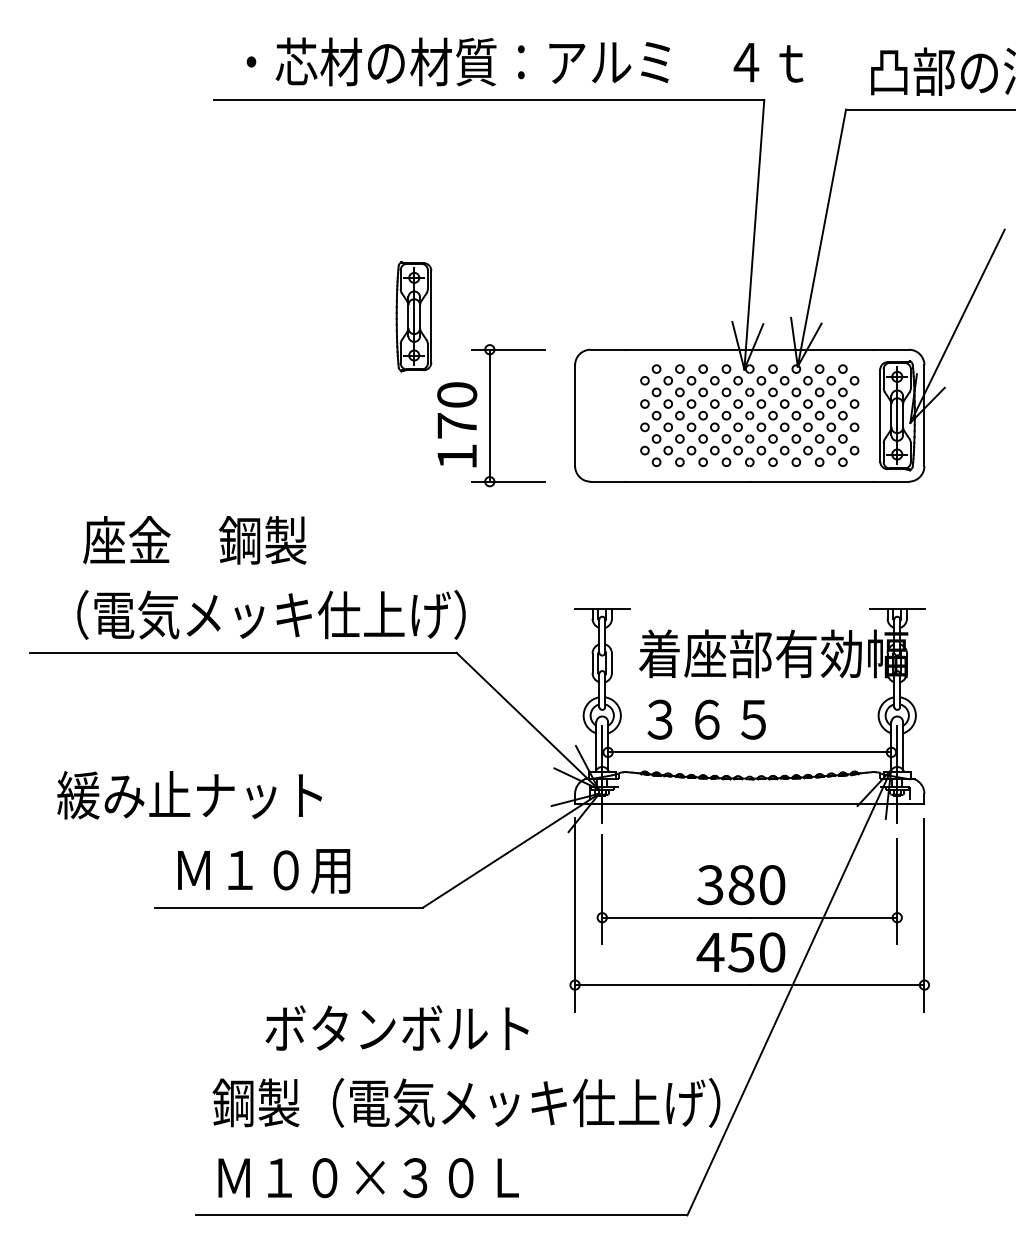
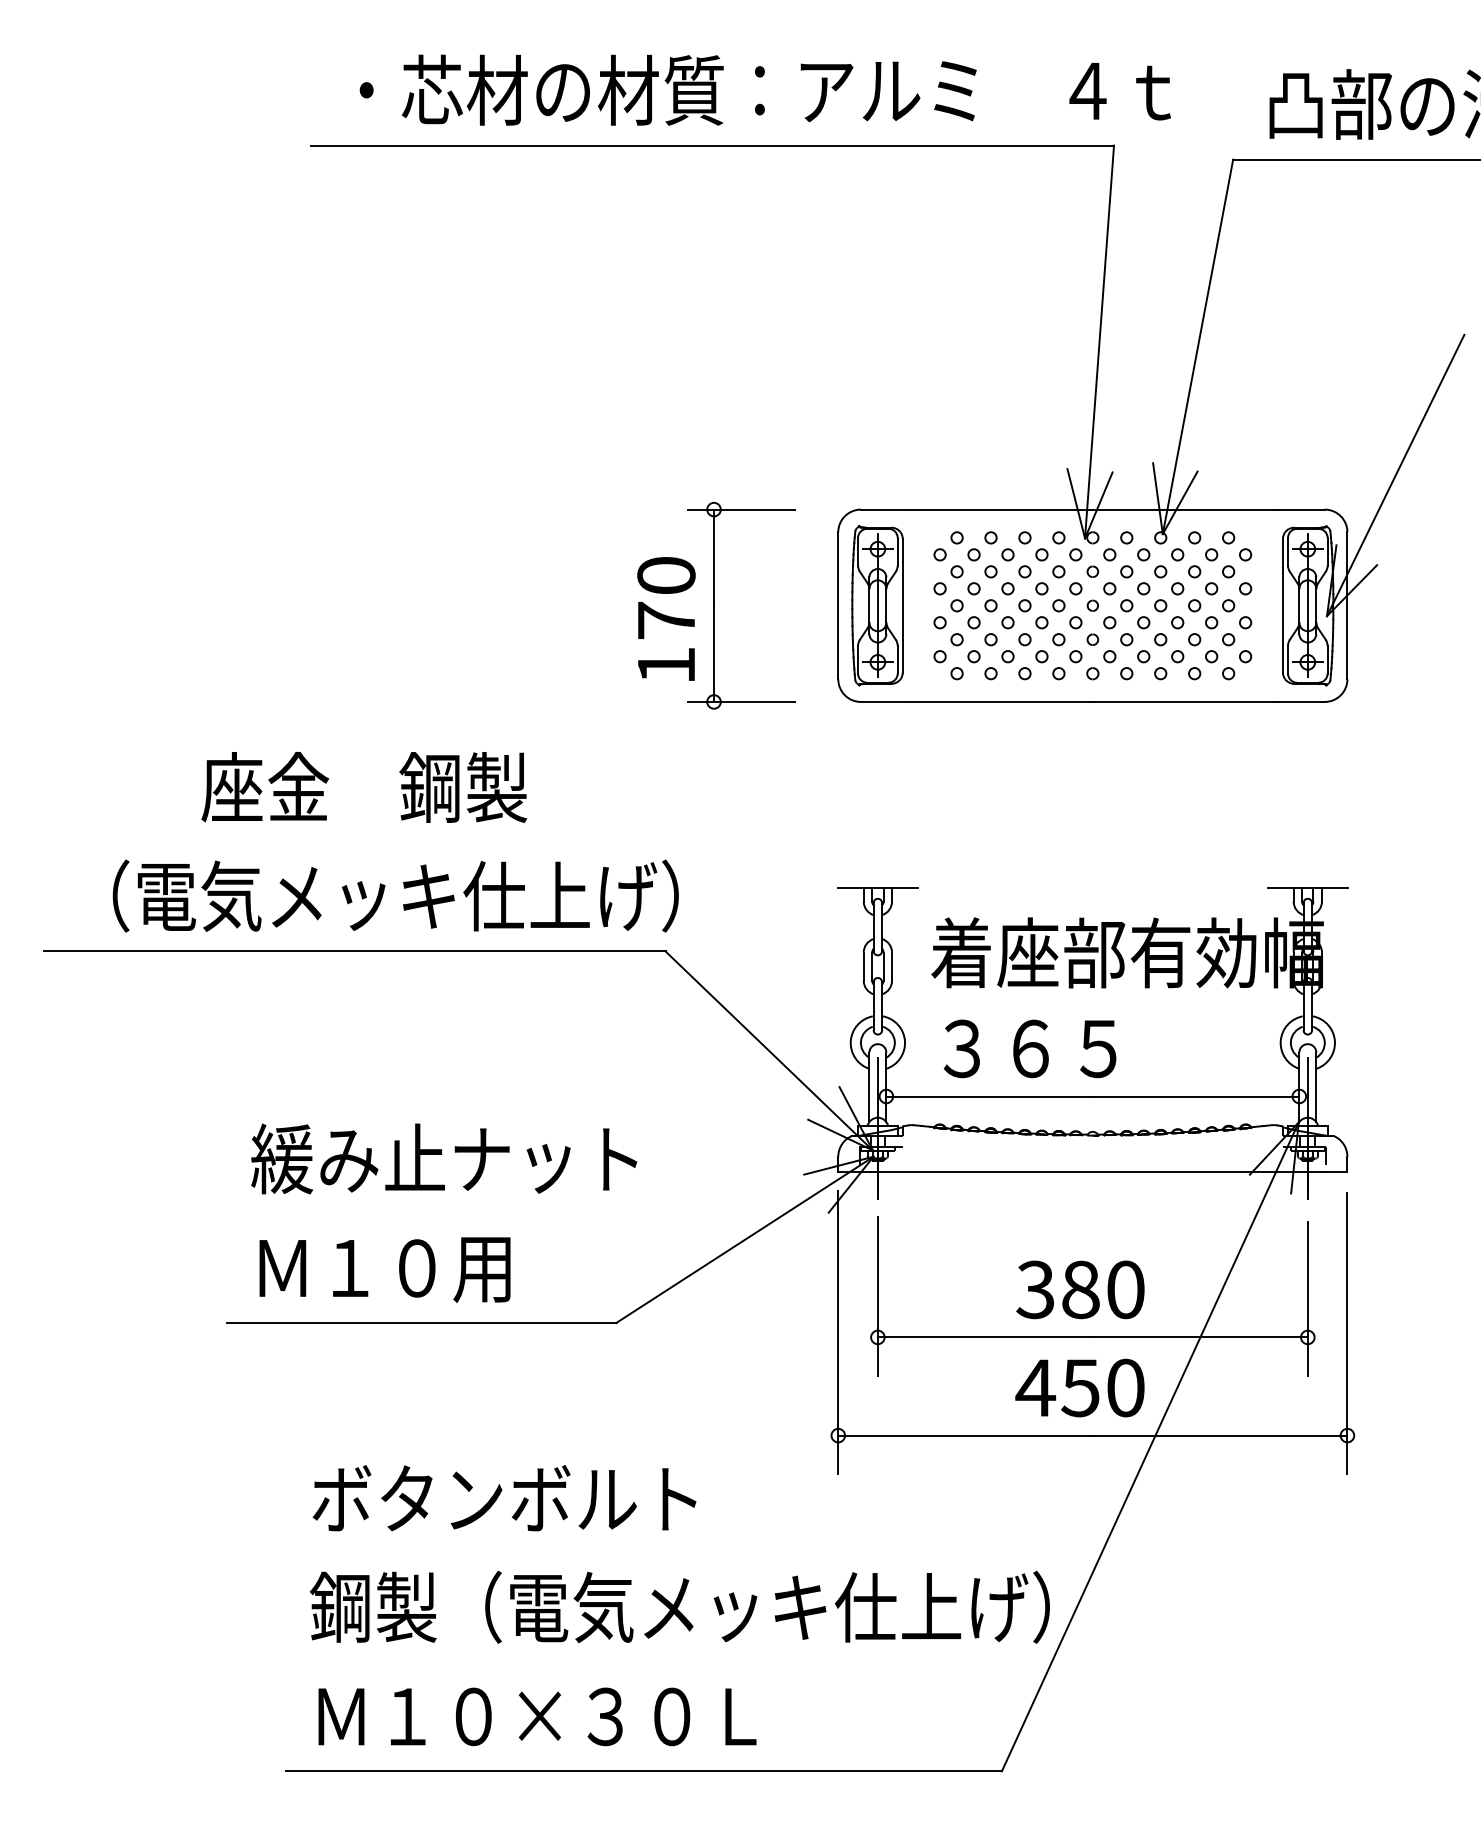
part: (413, 316) -> (876, 605), moved
text: (194, 540) -> (363, 787), moved
text: (189, 795) -> (443, 1159), moved
text: (396, 1027) -> (503, 1497), moved

